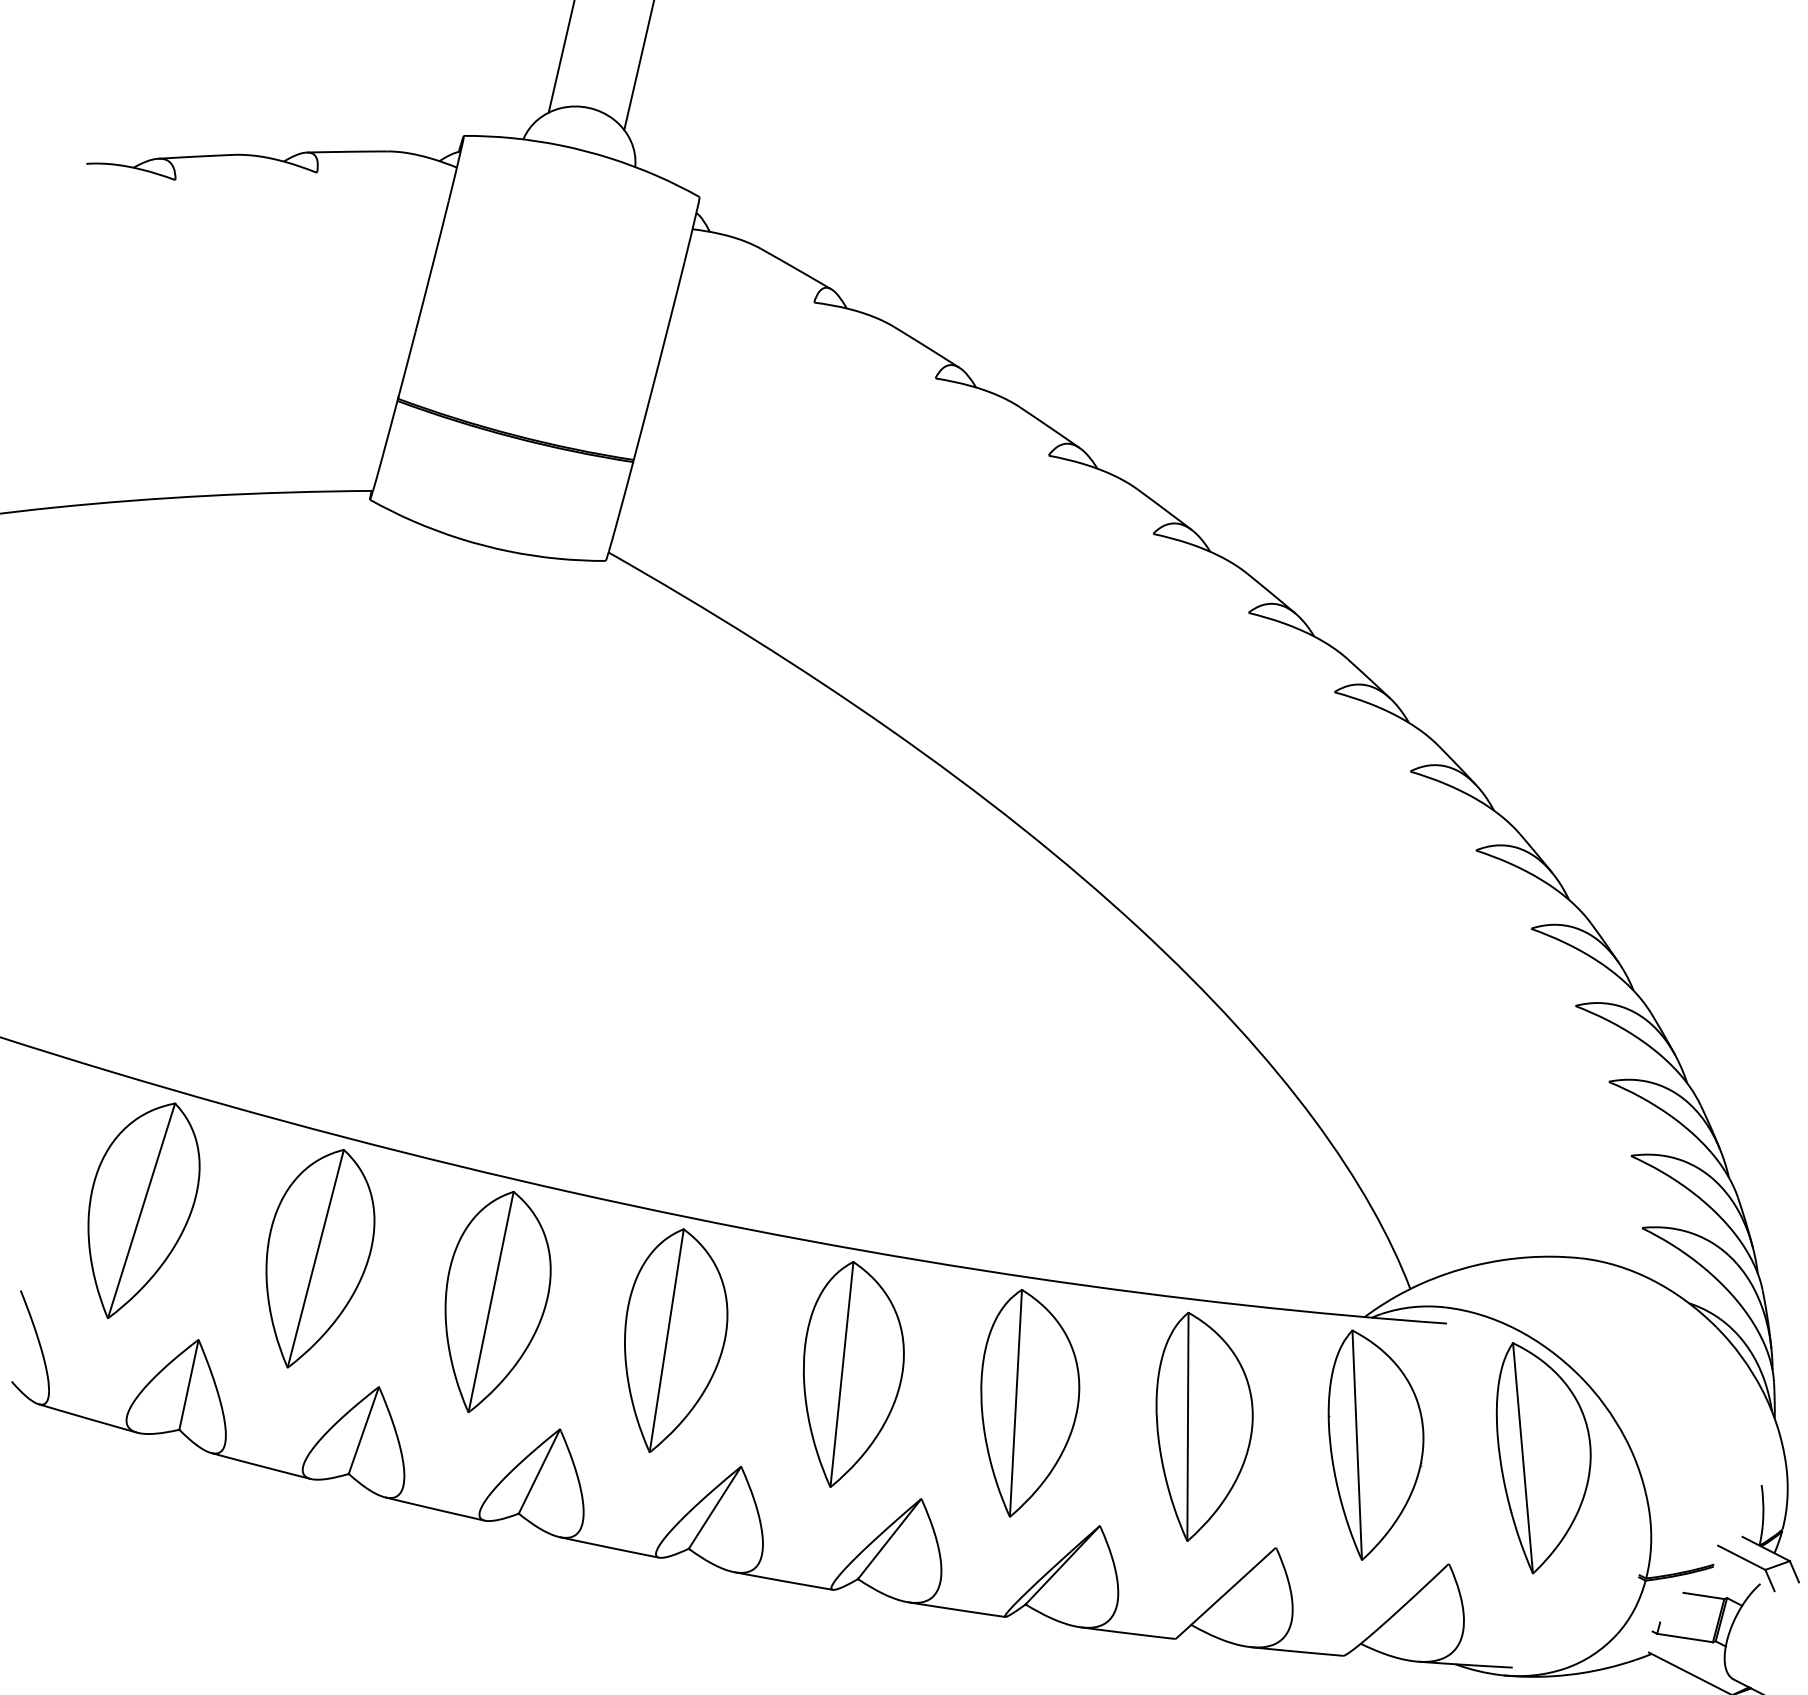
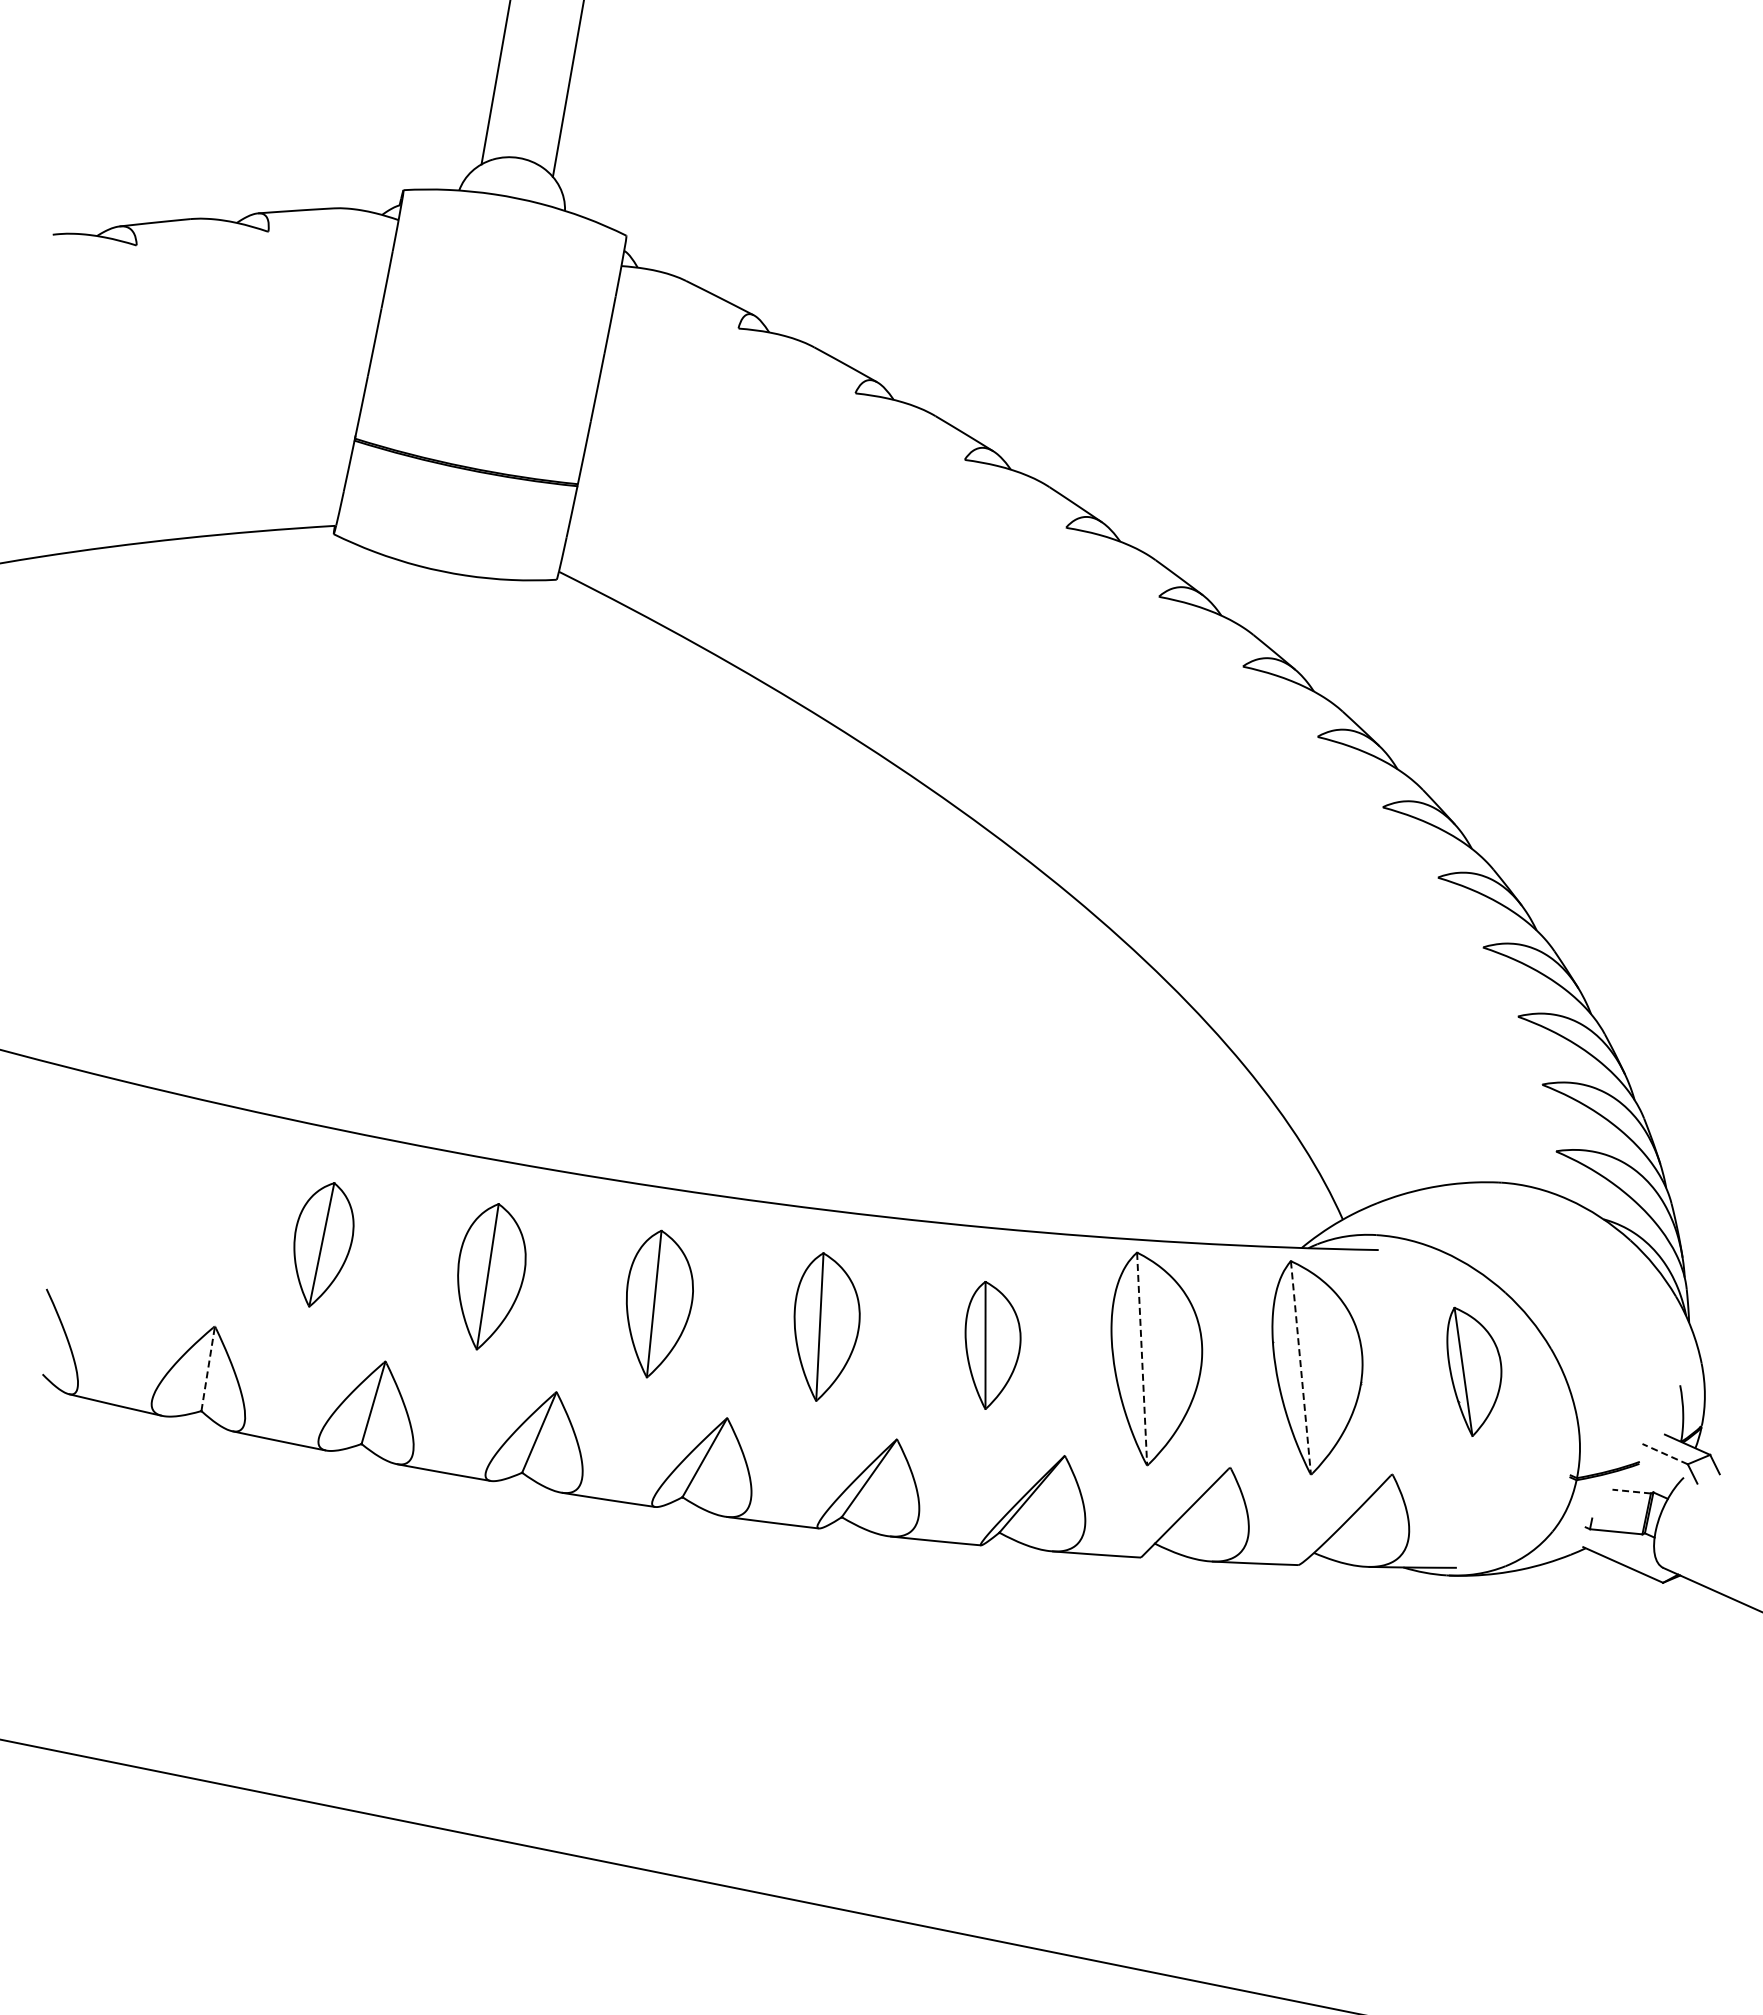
part: (142, 1210) -> (156, 1208), removed
part: (319, 1258) -> (323, 1244), size x0.6
part: (497, 1302) -> (491, 1276), size x0.7
part: (675, 1340) -> (659, 1303), size x0.7
part: (852, 1374) -> (826, 1326), size x0.7
line: (189, 1384) -> (208, 1368), solid -> dashed
part: (1028, 1403) -> (992, 1345), size x0.6
line: (1188, 1427) -> (1142, 1359), solid -> dashed
line: (1356, 1445) -> (1300, 1368), solid -> dashed
part: (1542, 1458) -> (1474, 1371), size x0.6
line: (1742, 1558) -> (1665, 1454), solid -> dashed
line: (1703, 1595) -> (1631, 1491), solid -> dashed

